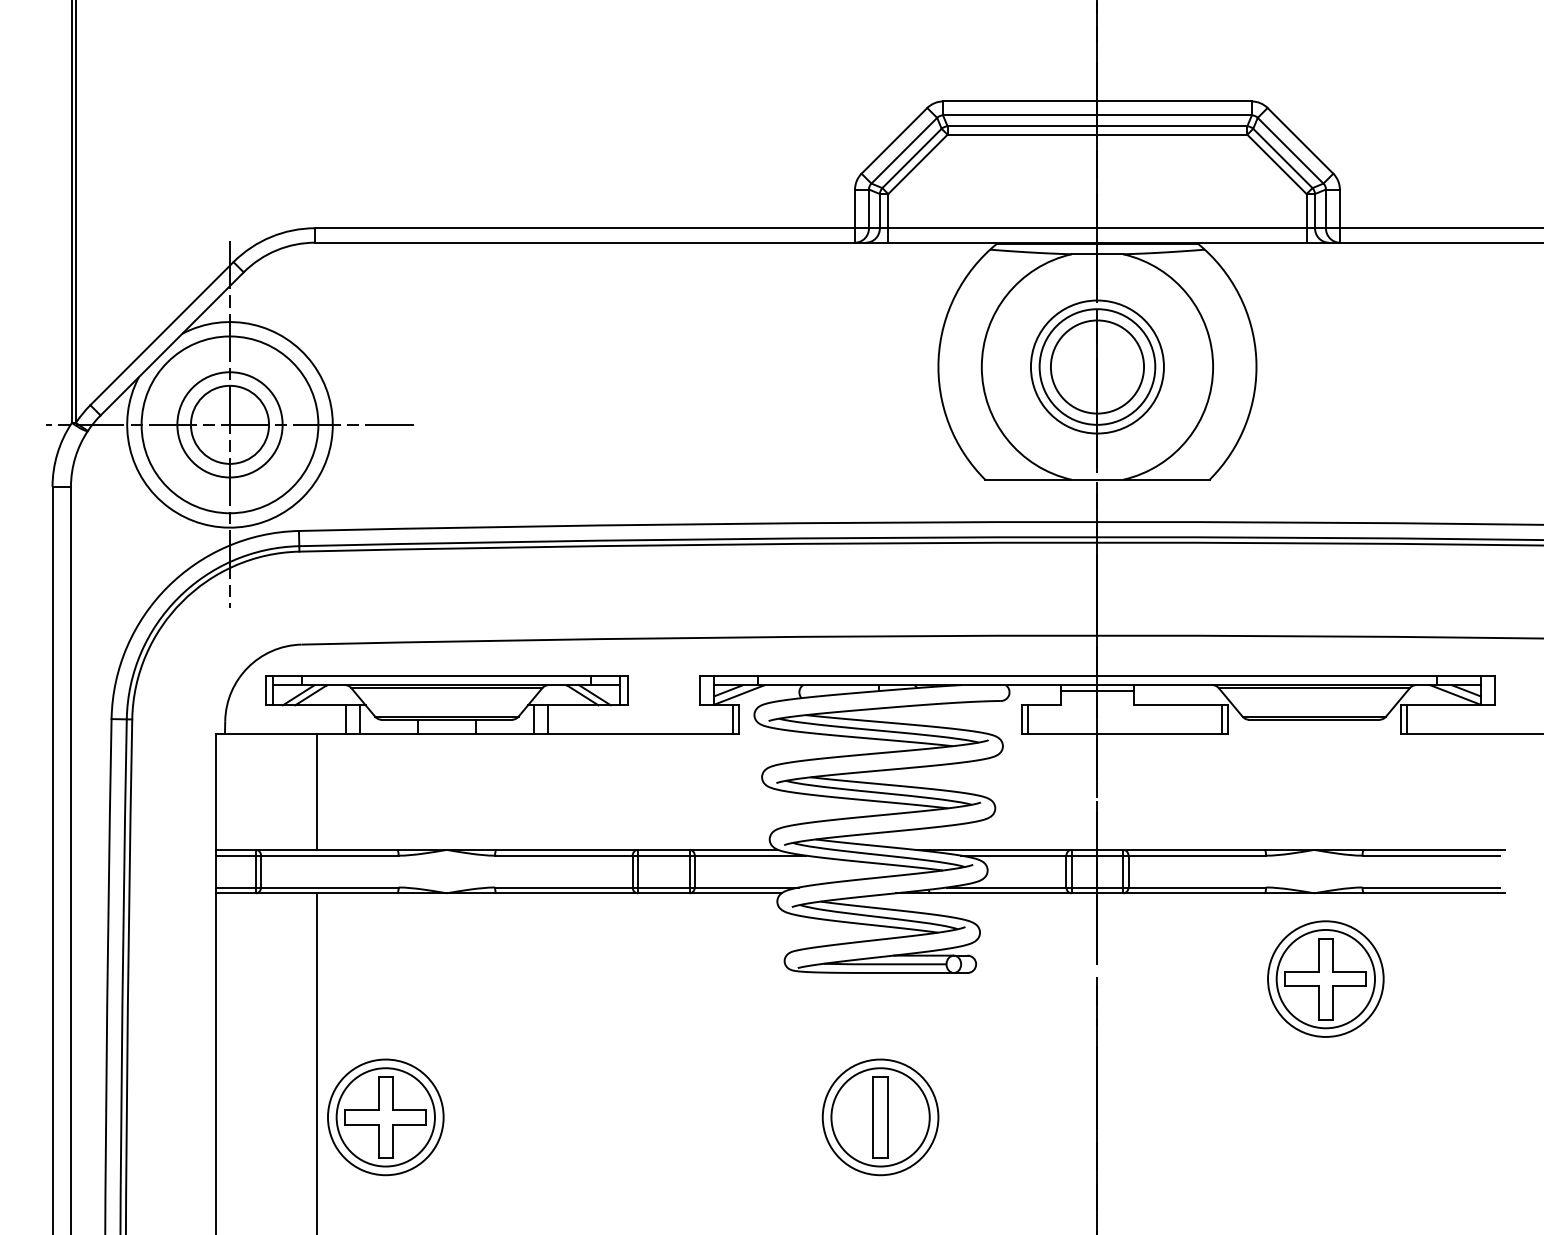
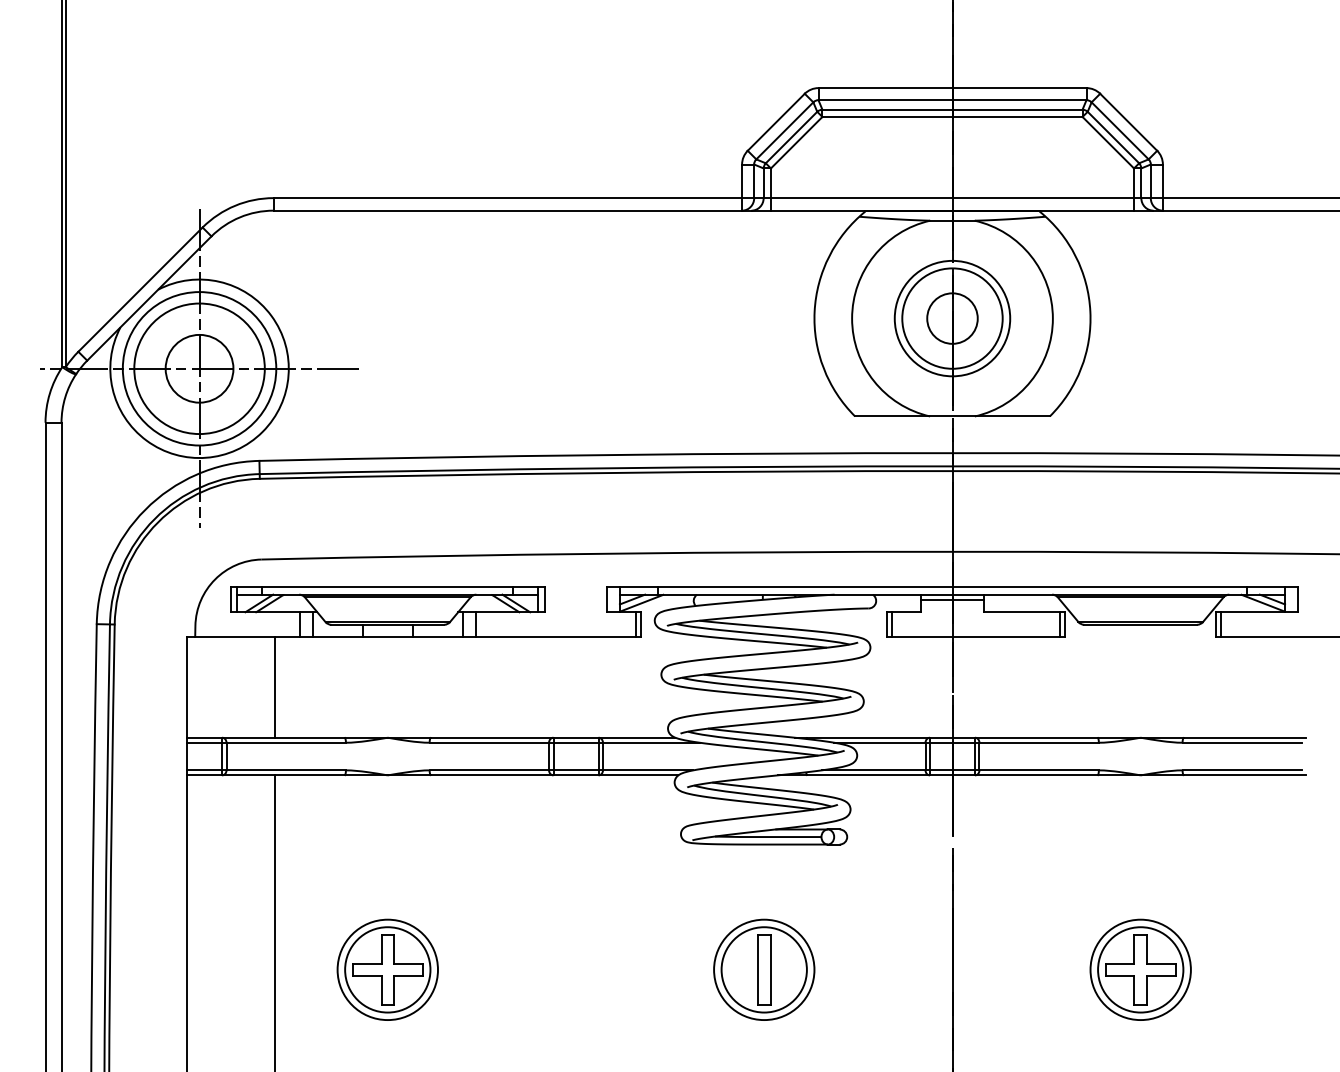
circle: (1097, 366) -> (952, 318), size x0.62
circle: (229, 424) -> (199, 368), size x1.43
part: (1325, 978) -> (1140, 969), moved
part: (385, 1116) -> (387, 969), moved

